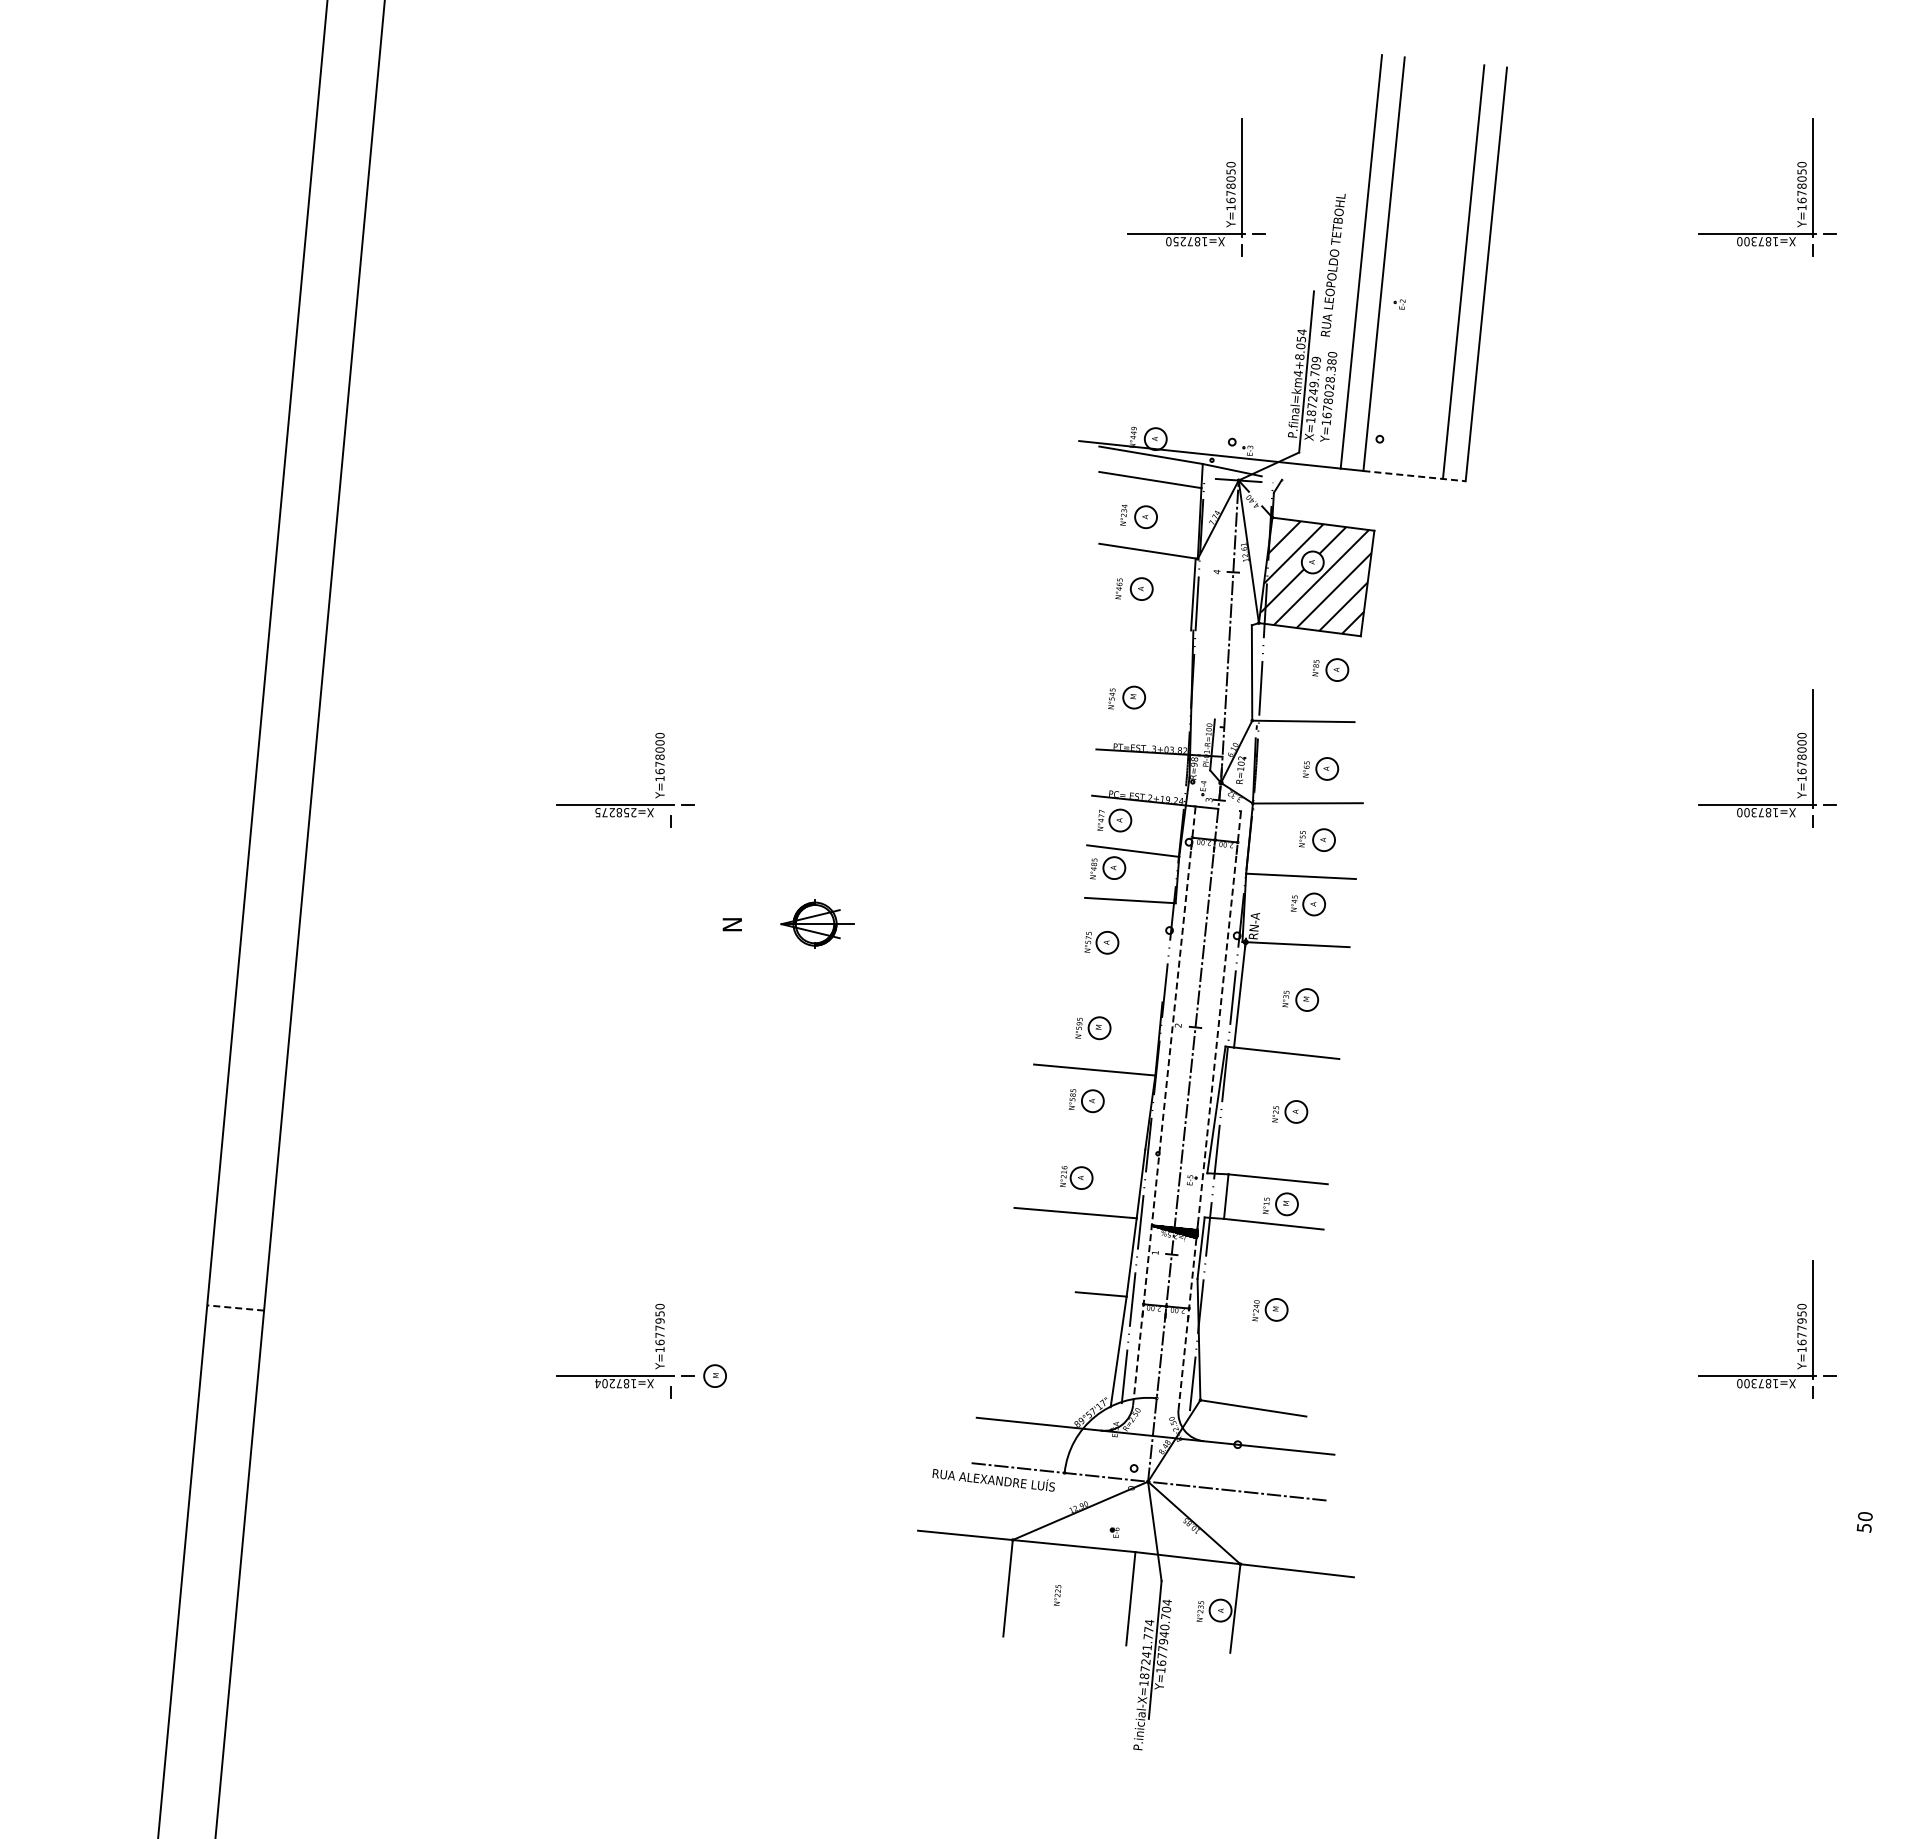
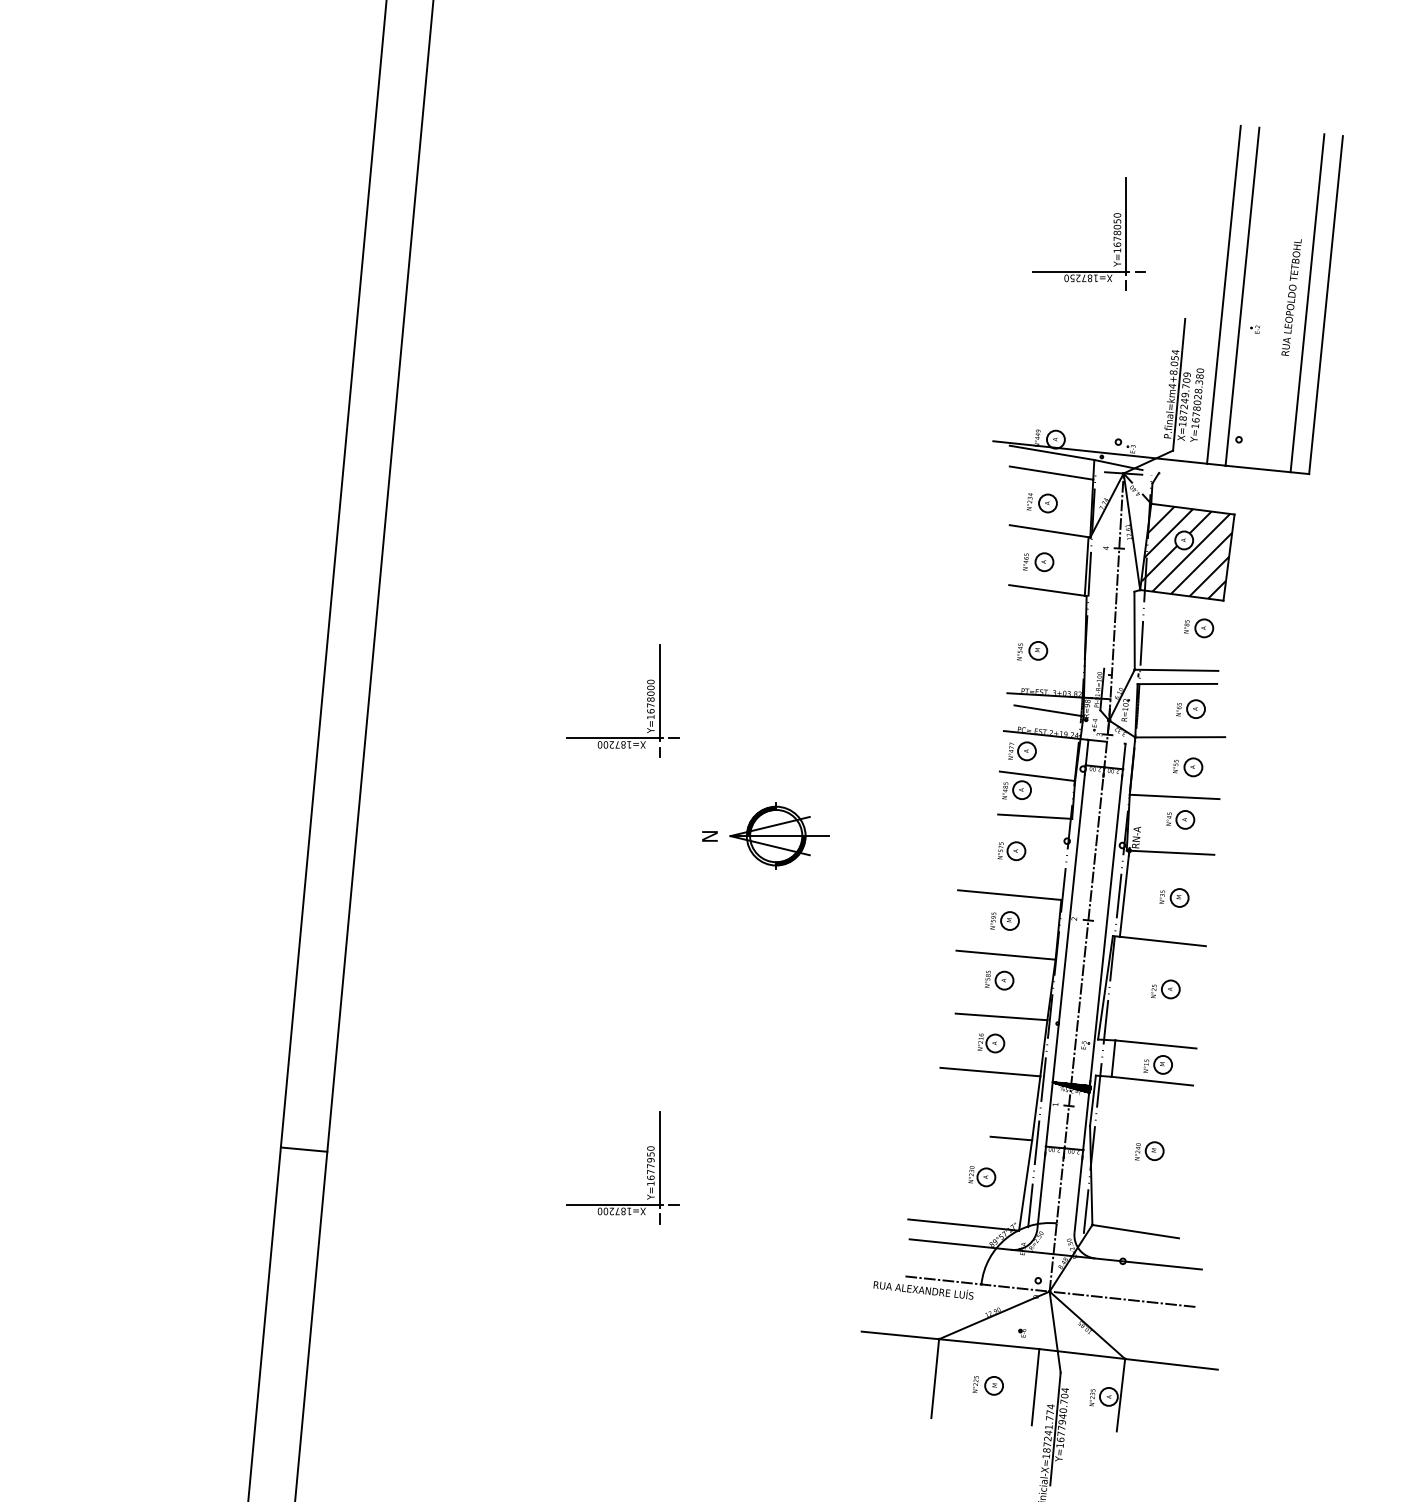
text: (1332, 264) -> (1291, 296), moved
line: (1415, 476) -> (1268, 470), dashed -> solid
line: (1145, 623) -> (1047, 590), added
line: (1304, 738) -> (1177, 684), added
line: (671, 749) -> (660, 693), added
line: (1147, 770) -> (1049, 710), added
text: (615, 812) -> (614, 744), X=258275 -> X=187200
part: (817, 923) -> (779, 835), size x1.67
line: (1099, 996) -> (1009, 895), added
line: (1164, 1105) -> (1063, 984), dashed -> solid
line: (1209, 1110) -> (1099, 988), dashed -> solid
line: (1089, 1145) -> (1001, 1016), added
line: (235, 1308) -> (303, 1150), dashed -> solid
line: (671, 1320) -> (660, 1159), added
part: (1065, 1340) -> (982, 1176), added
part: (714, 1375) -> (993, 1385), moved
text: (597, 1383) -> (599, 1211), X=187204 -> X=187200
line: (1042, 1400) -> (963, 1225), added

